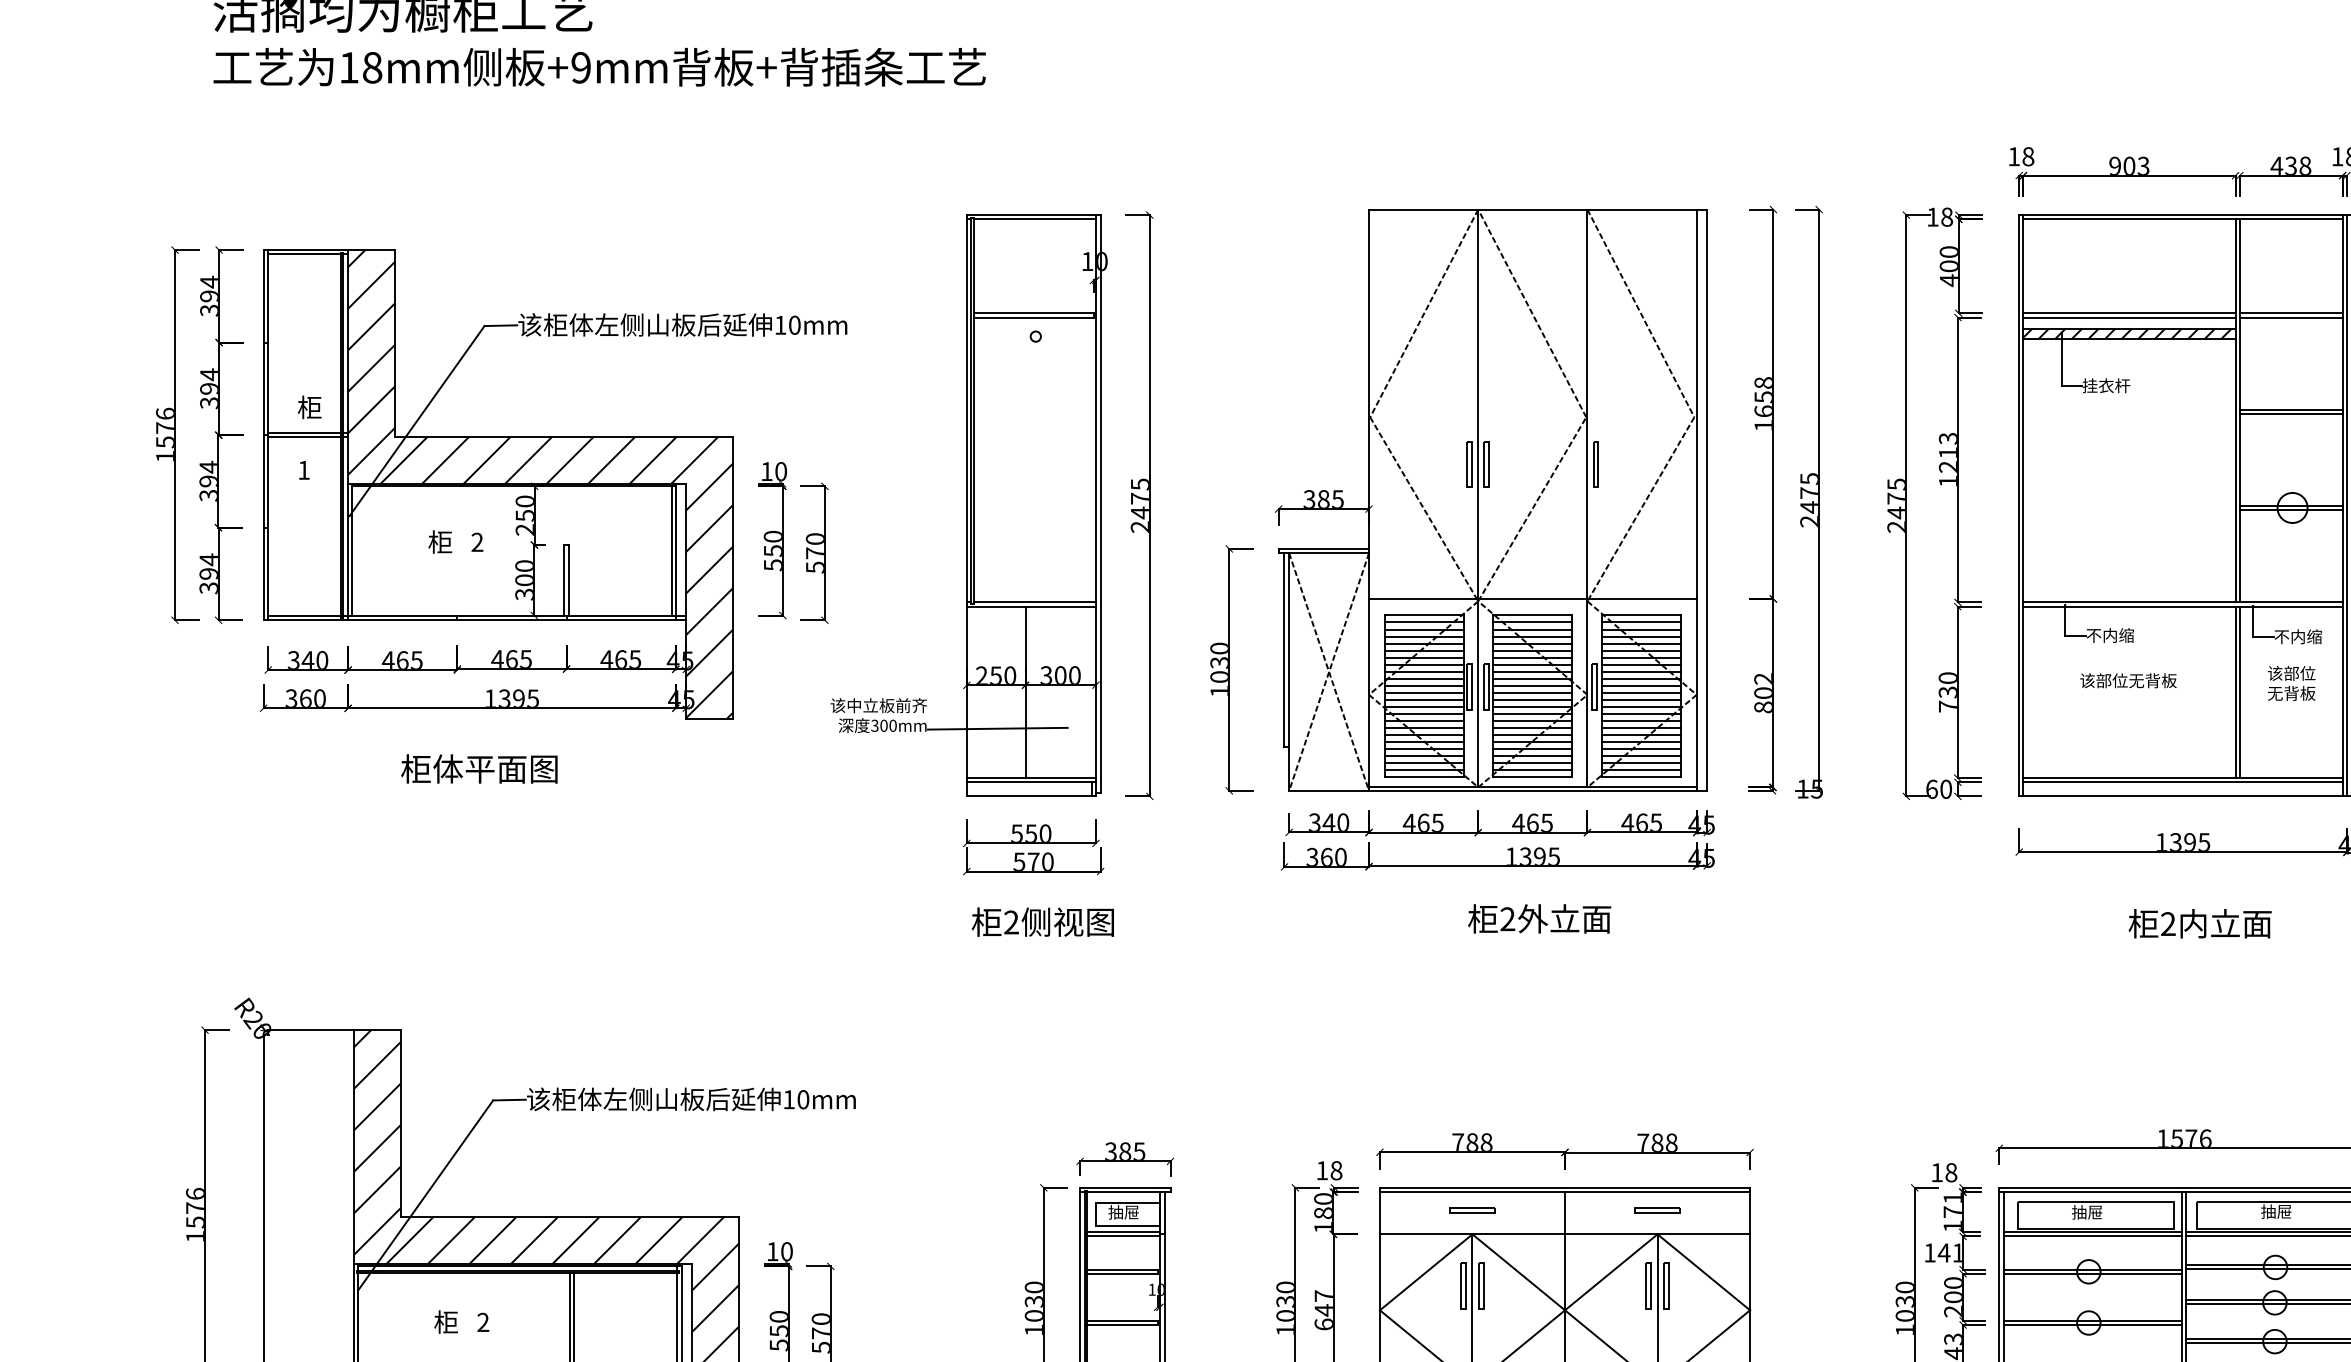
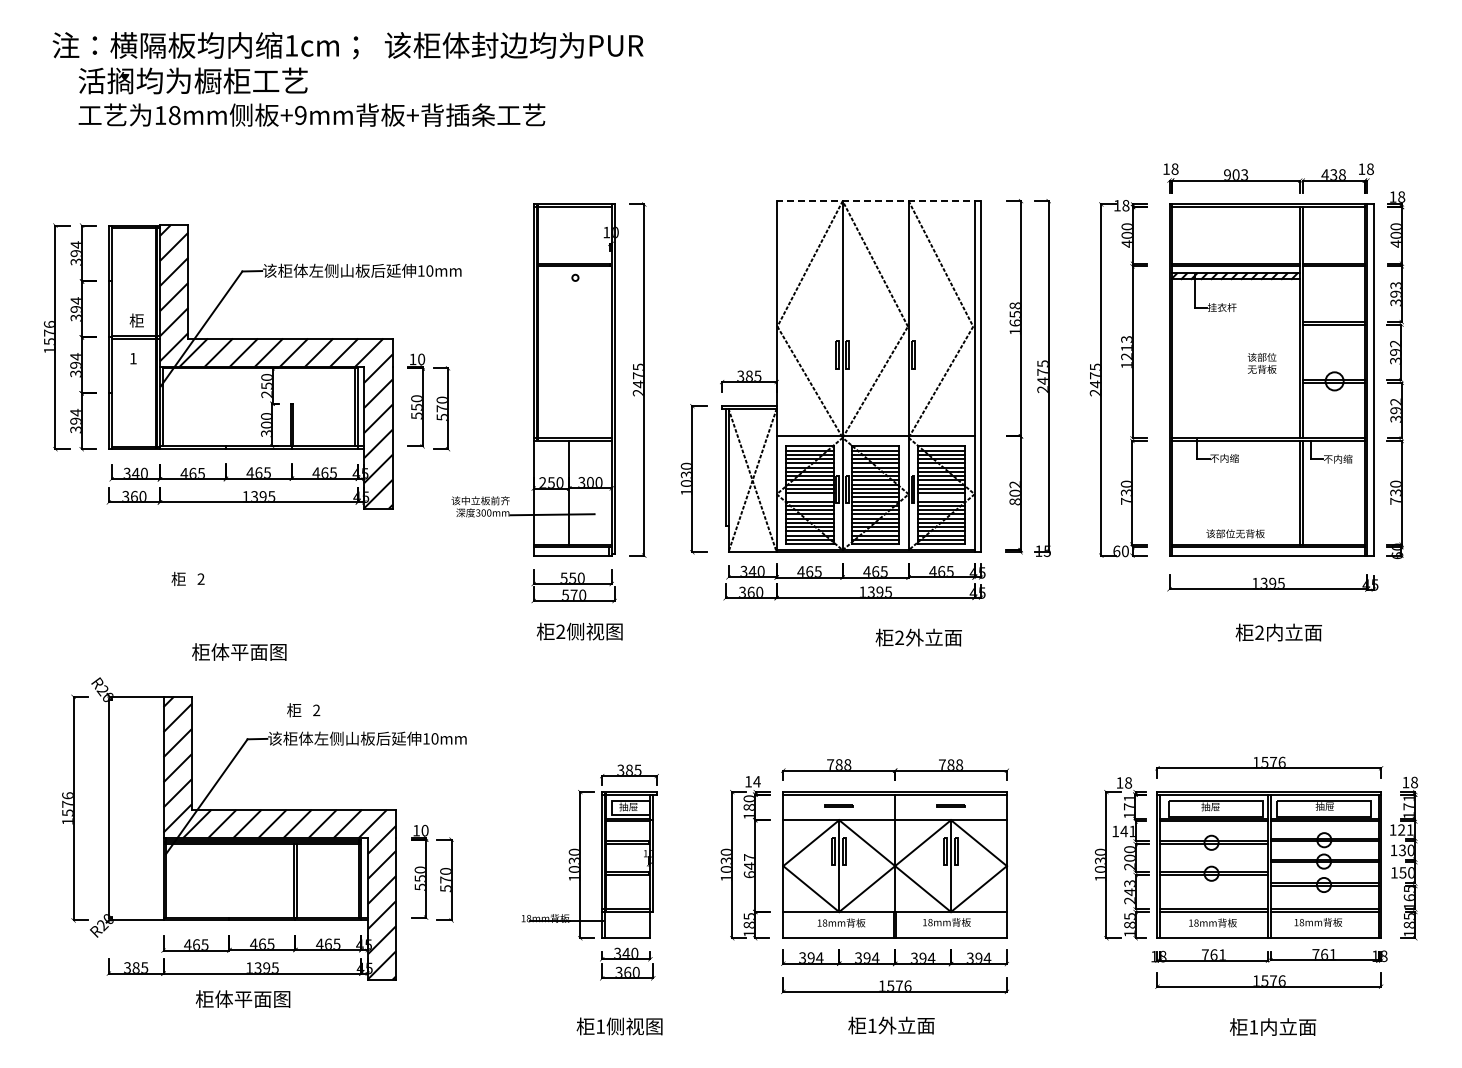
line: (1537, 210) -> (878, 201), solid -> dashed
text: (454, 541) -> (187, 578), moved
text: (2128, 680) -> (1235, 533), moved
text: (2290, 683) -> (1261, 363), moved
line: (1424, 700) -> (810, 497), removed
line: (1641, 700) -> (941, 497), removed
text: (479, 768) -> (239, 651), moved
text: (1539, 918) -> (918, 637), moved
text: (1335, 1170) -> (756, 781), 18 -> 14
text: (461, 1322) -> (303, 710), moved

